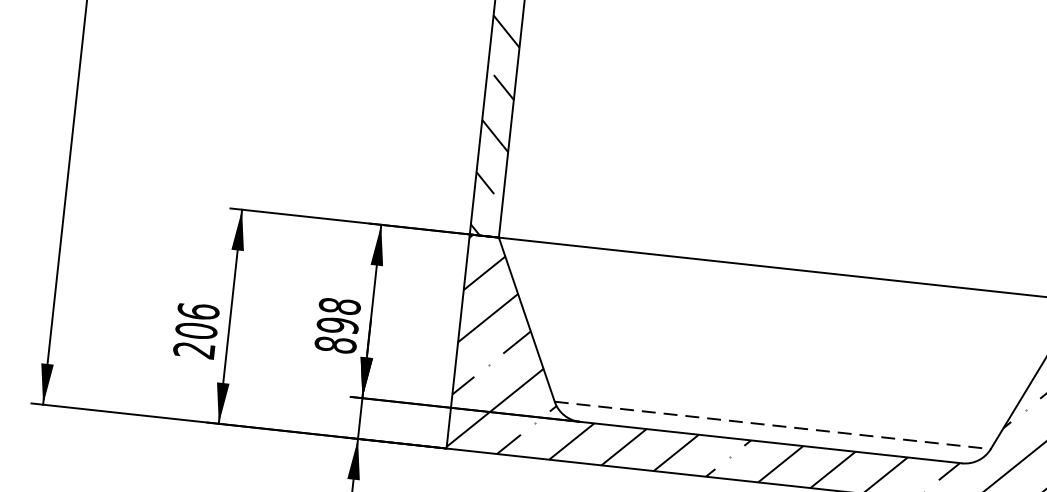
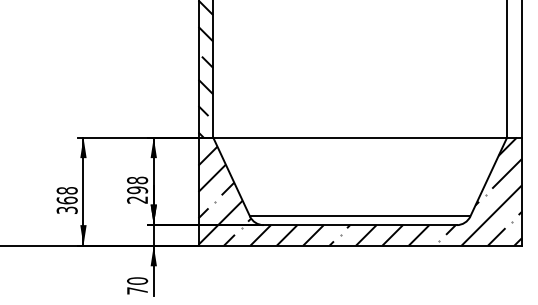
text: (195, 328) -> (66, 199), 206 -> 368
text: (335, 343) -> (137, 199), 898 -> 298
line: (773, 425) -> (360, 216), dashed -> solid

